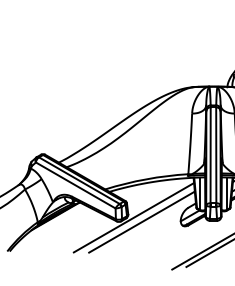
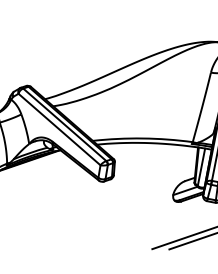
line: (133, 217) -> (119, 179), removed
line: (141, 221) -> (127, 186), removed

